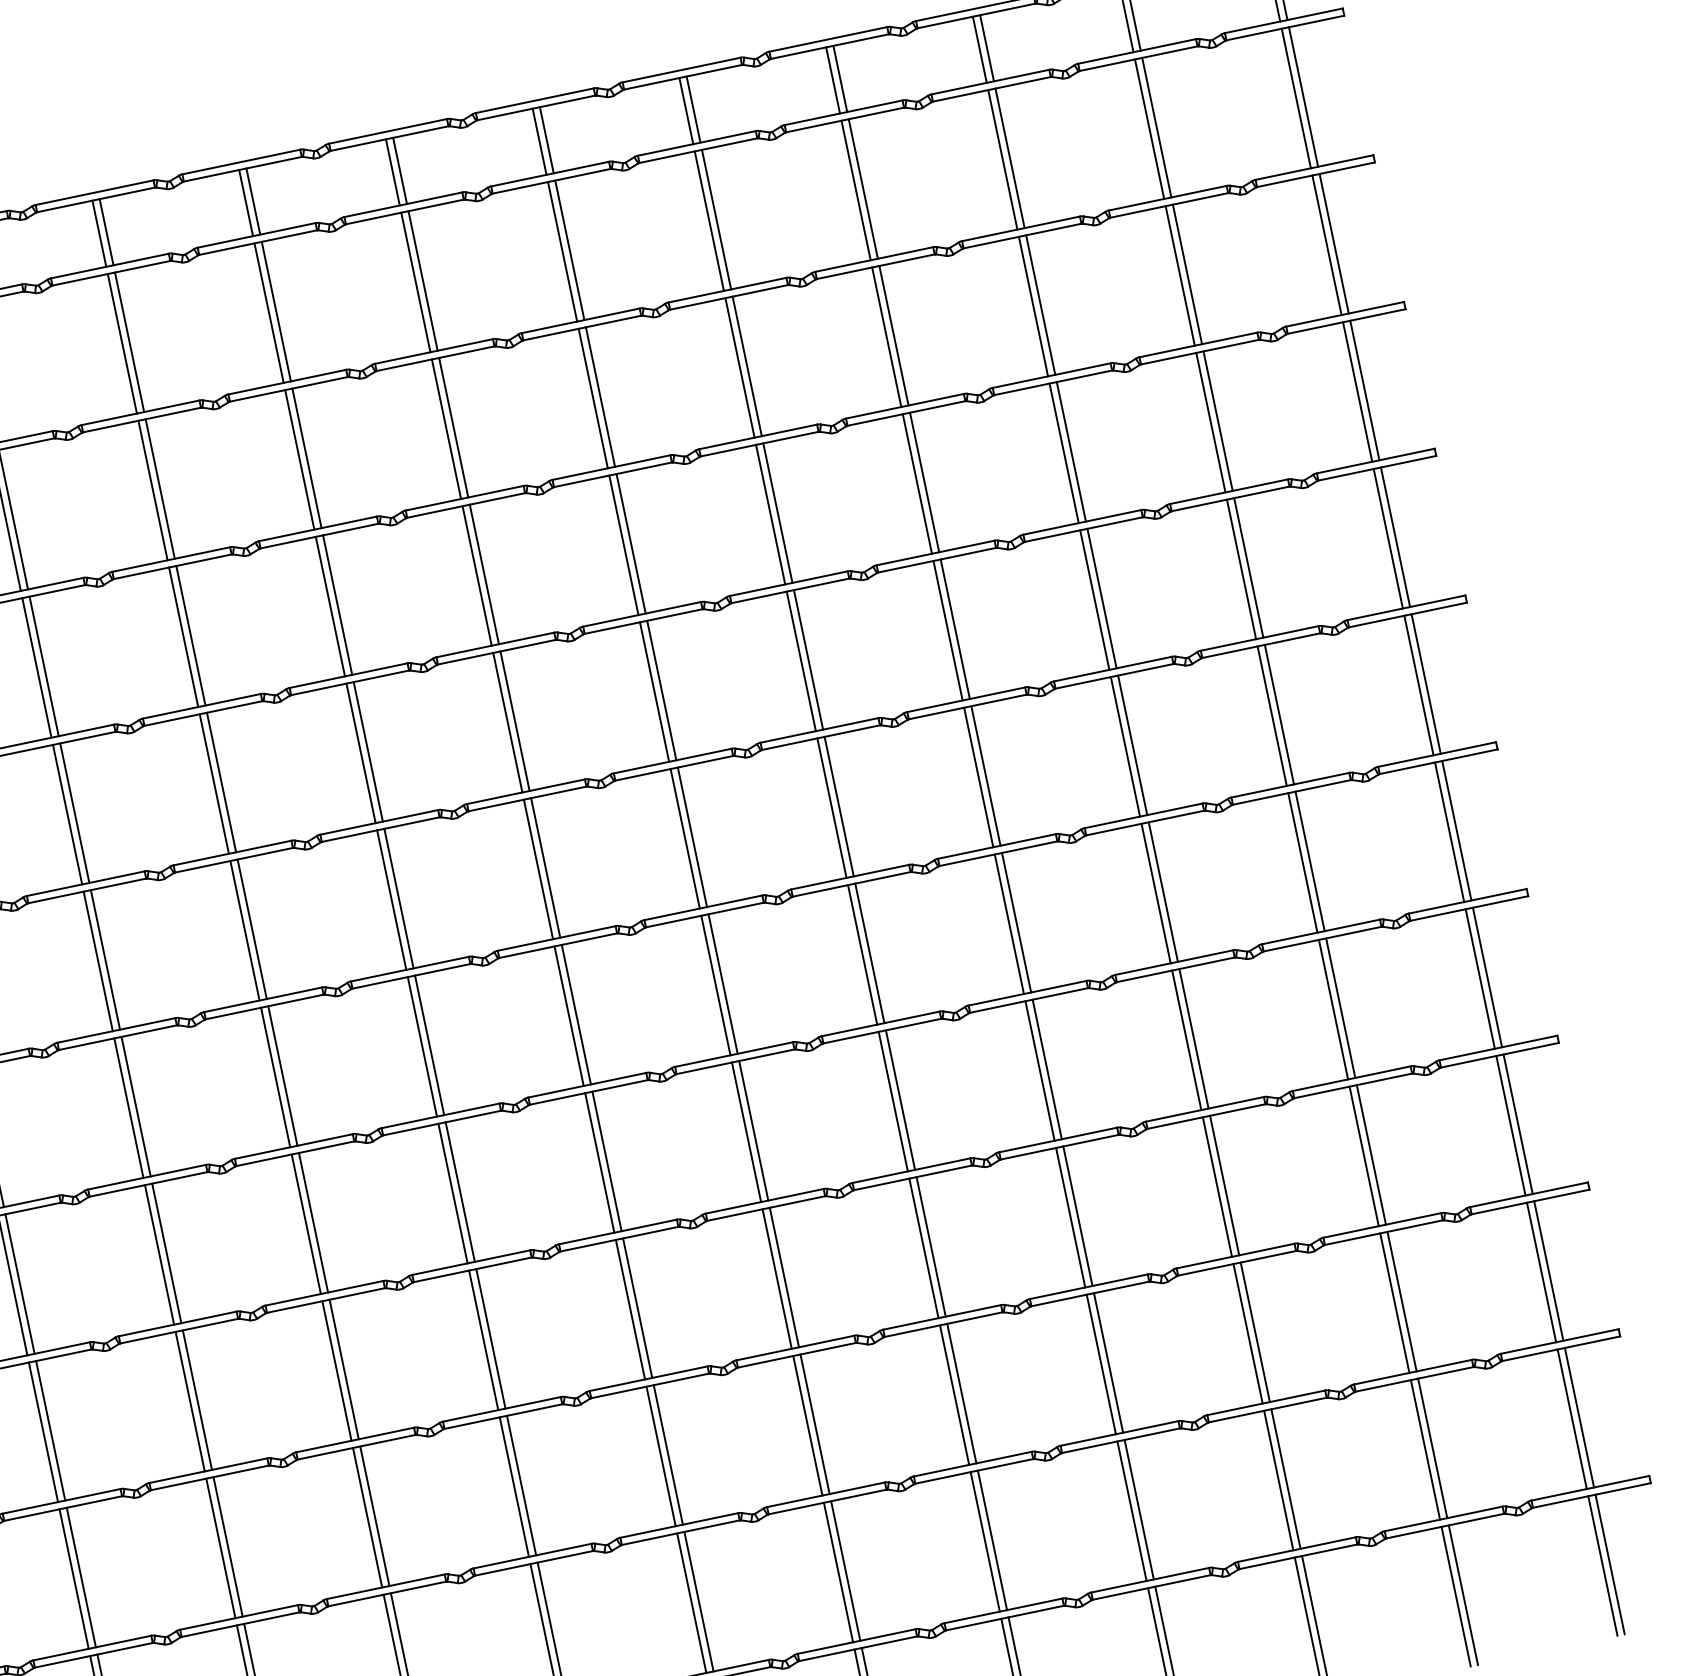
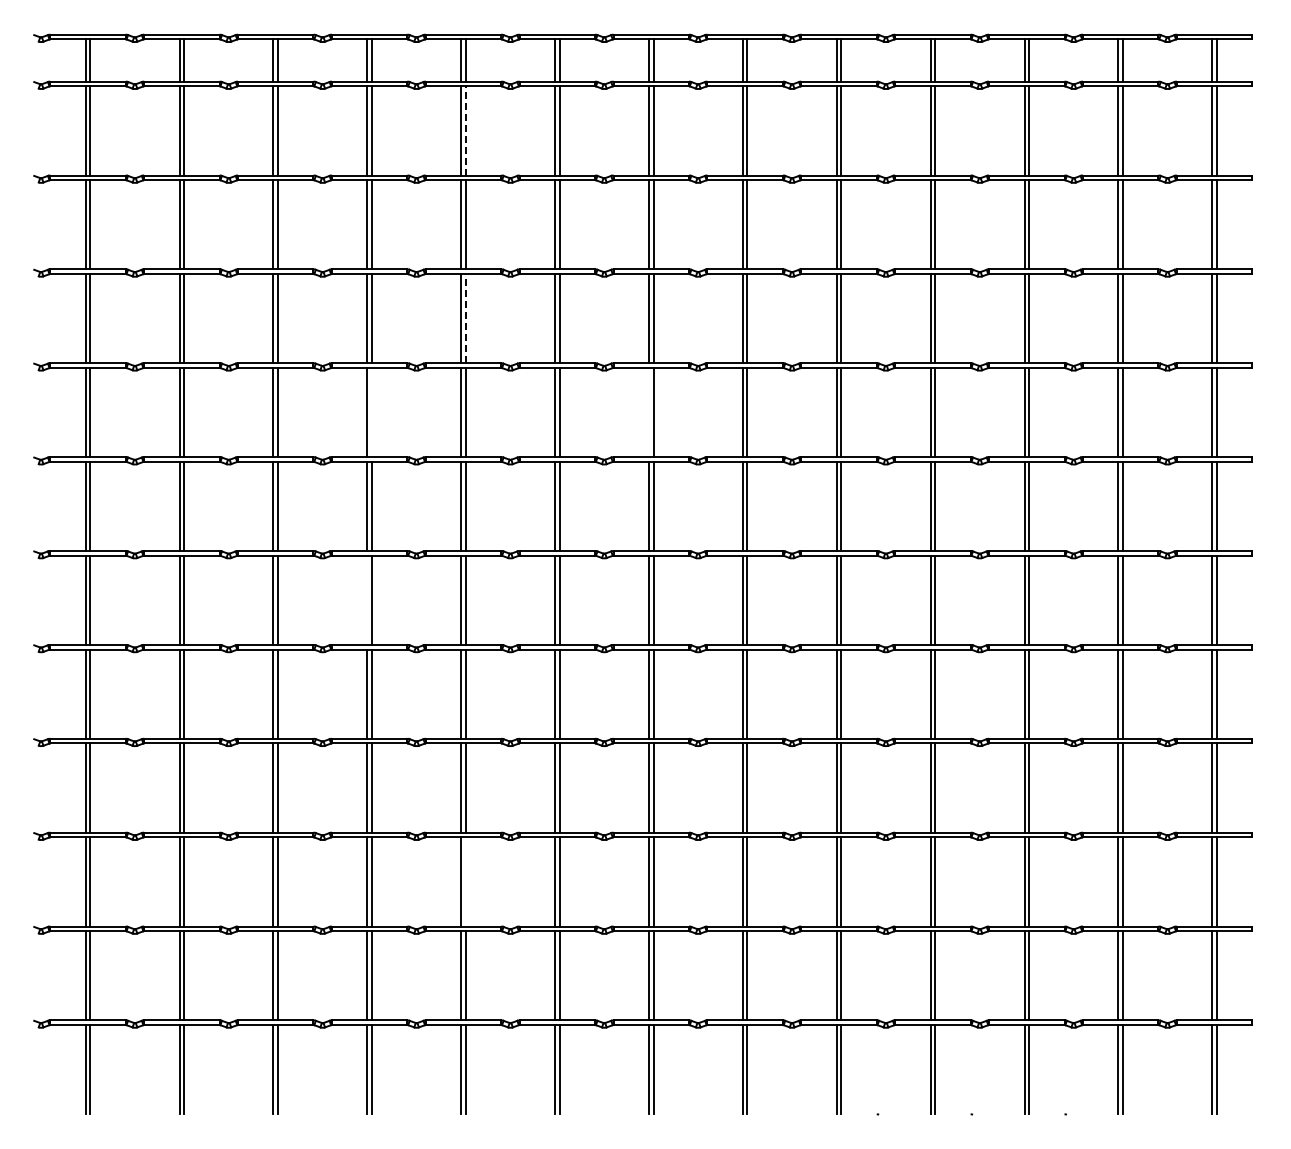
line: (128, 341) -> (465, 130), solid -> dashed
line: (190, 635) -> (465, 318), solid -> dashed
line: (507, 722) -> (648, 412), removed
line: (74, 813) -> (371, 412), removed
line: (128, 1106) -> (367, 599), removed
line: (374, 1515) -> (465, 881), removed

